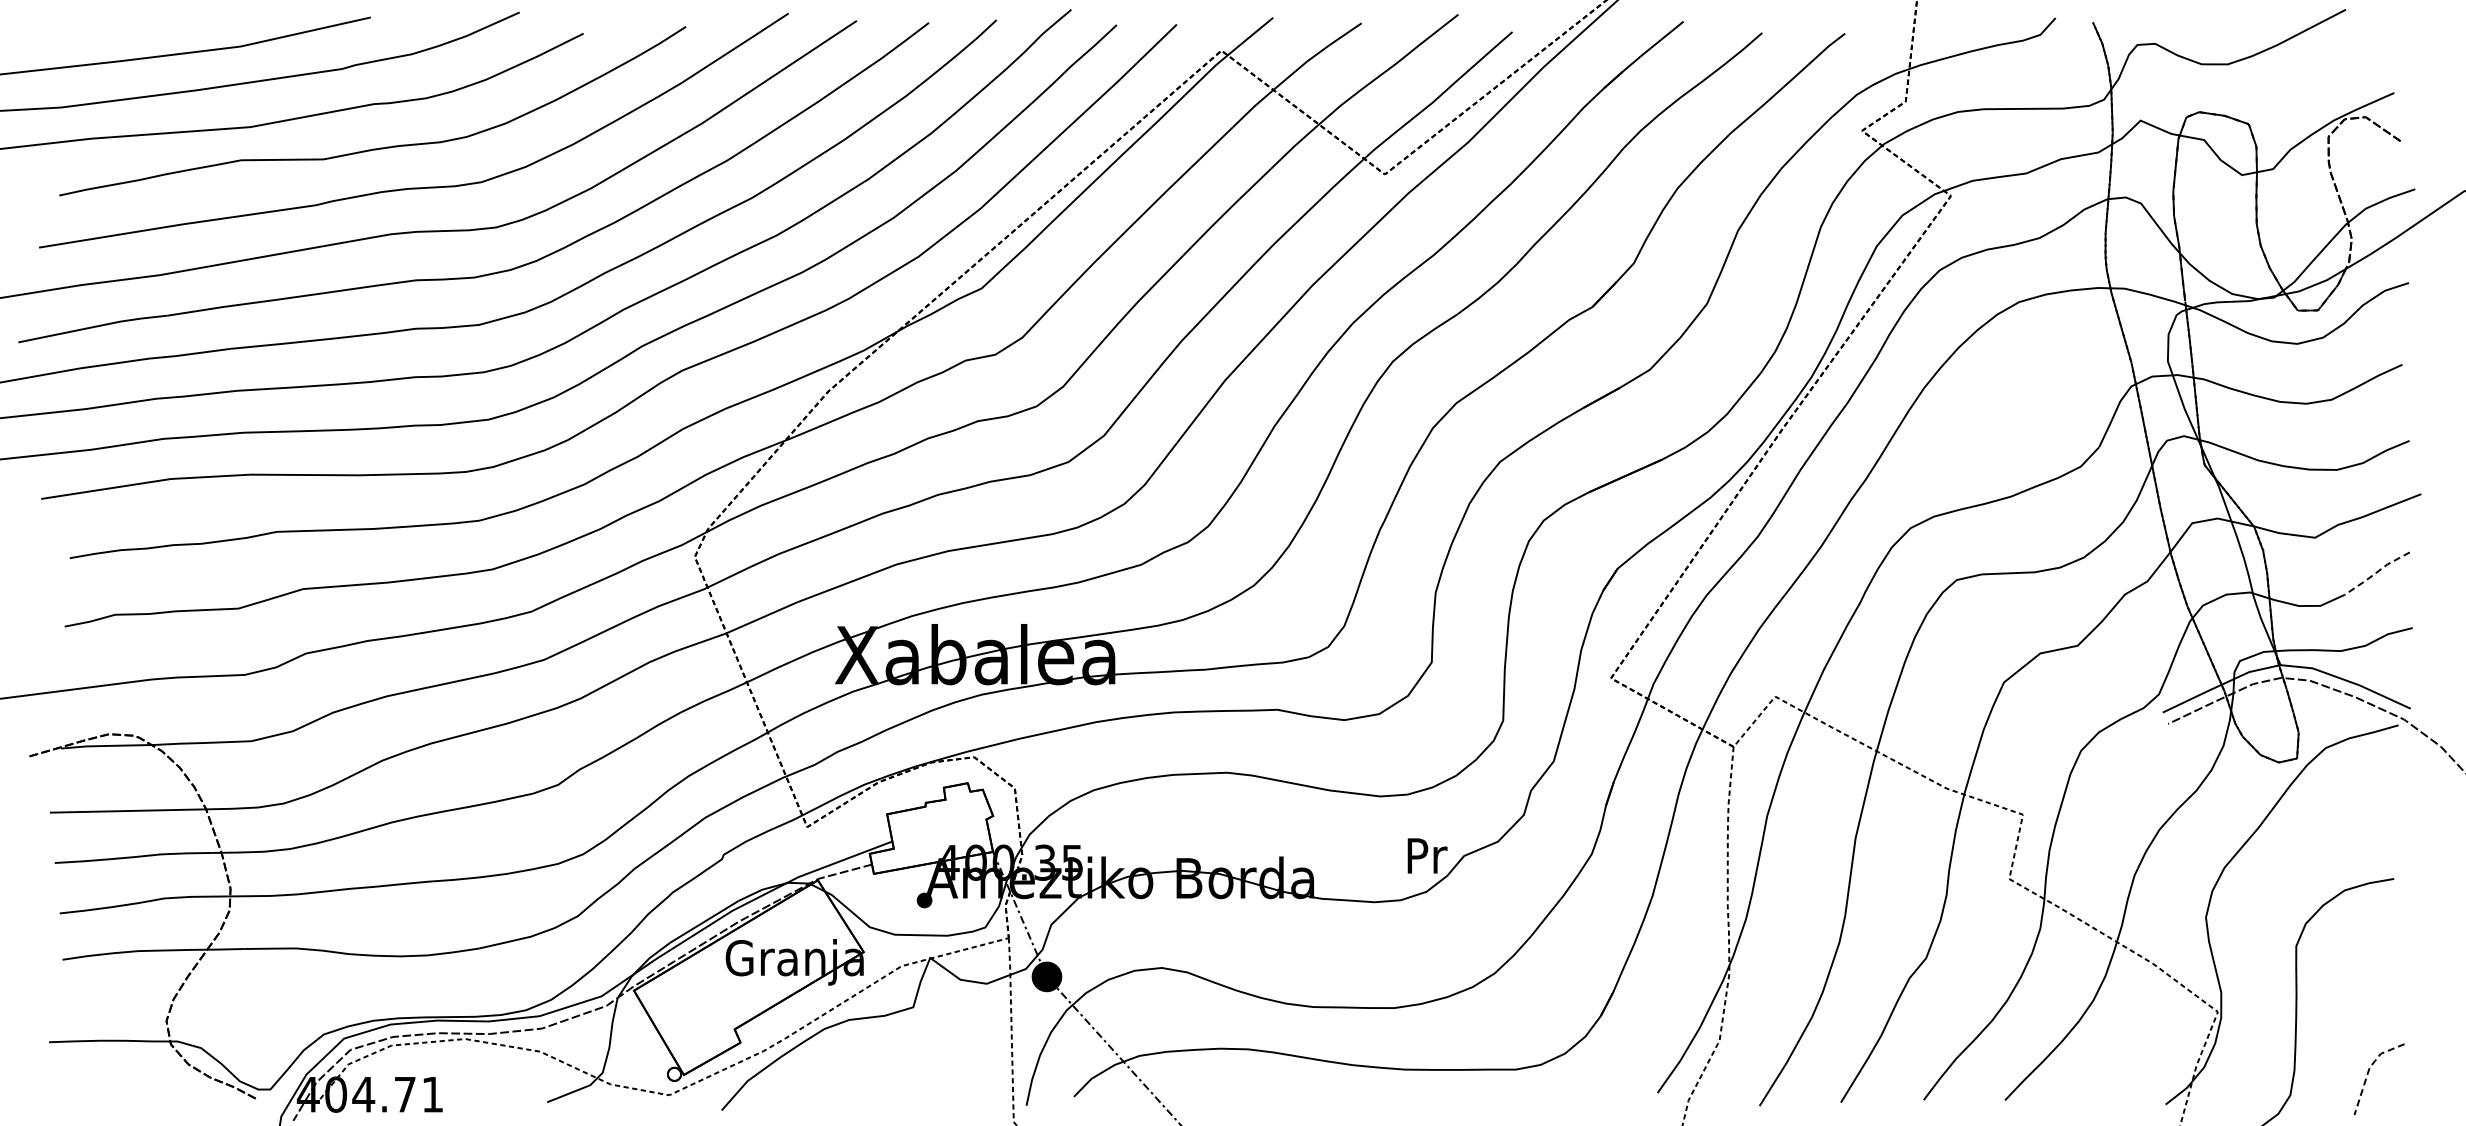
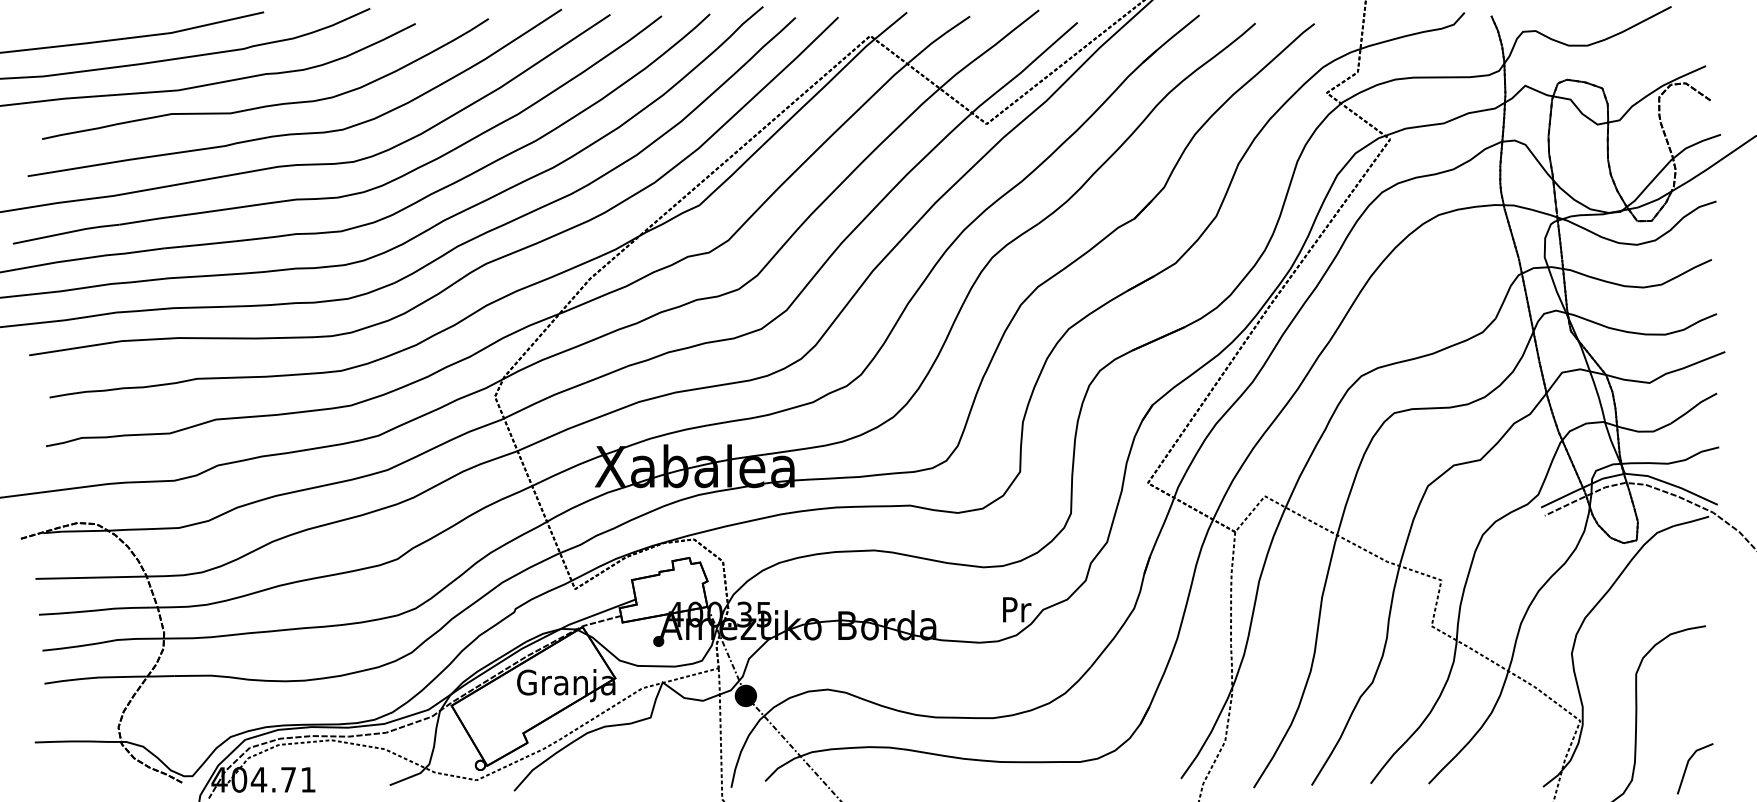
line: (2376, 572) -> (1693, 407), dashed -> solid
line: (2369, 1069) -> (1688, 761), dashed -> solid

